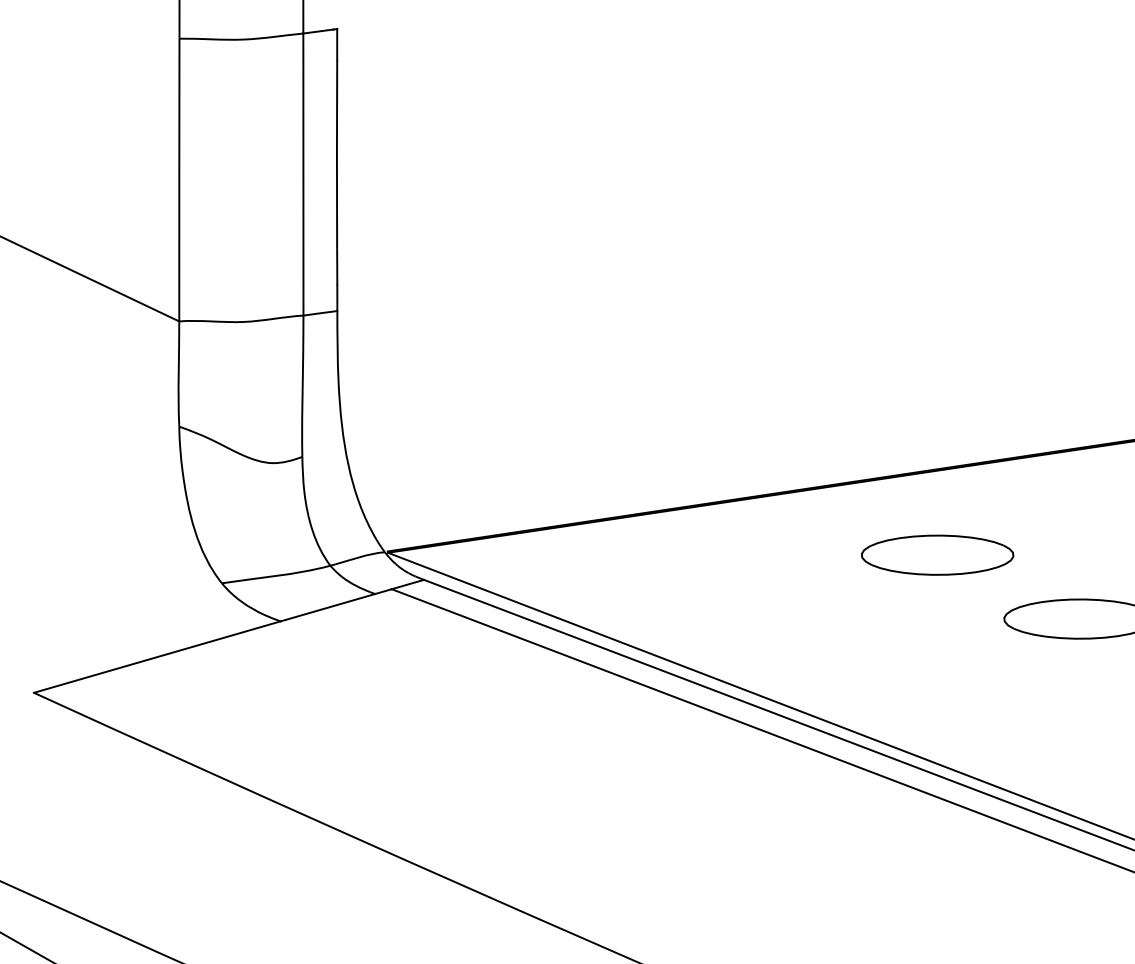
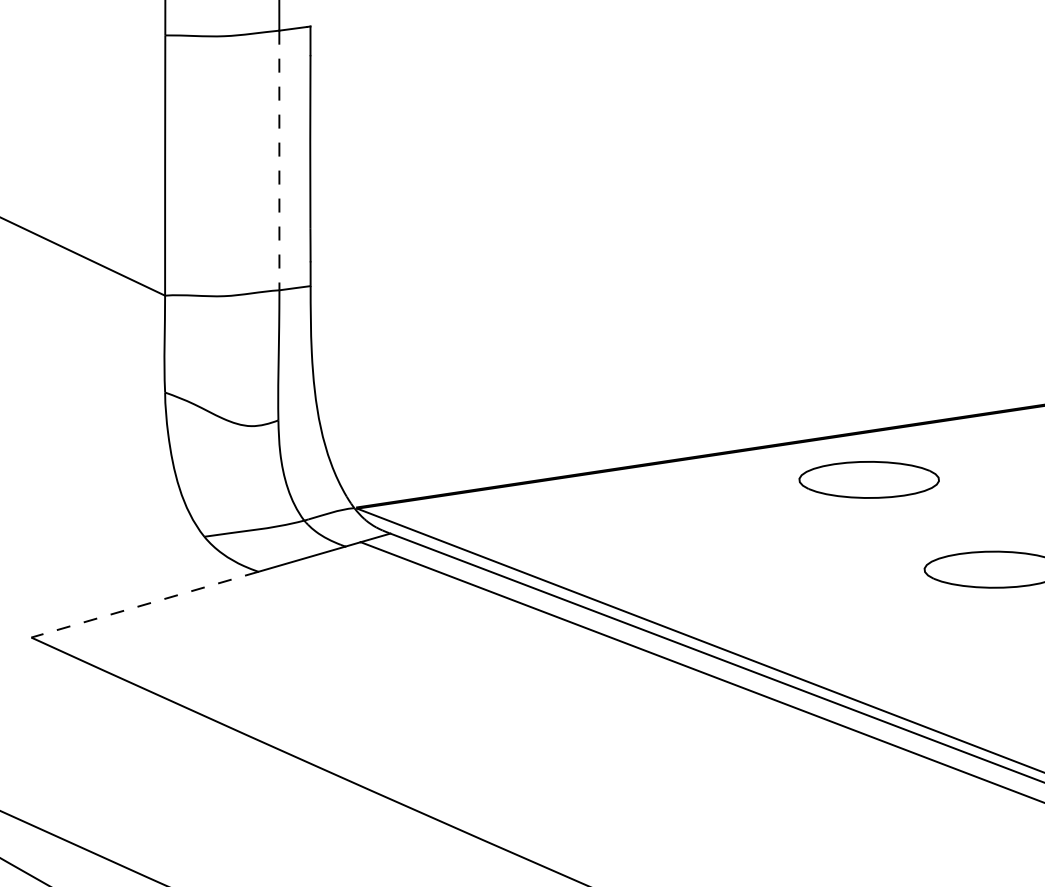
line: (303, 174) -> (279, 160), solid -> dashed
part: (936, 554) -> (868, 479), moved
line: (156, 656) -> (144, 604), solid -> dashed

